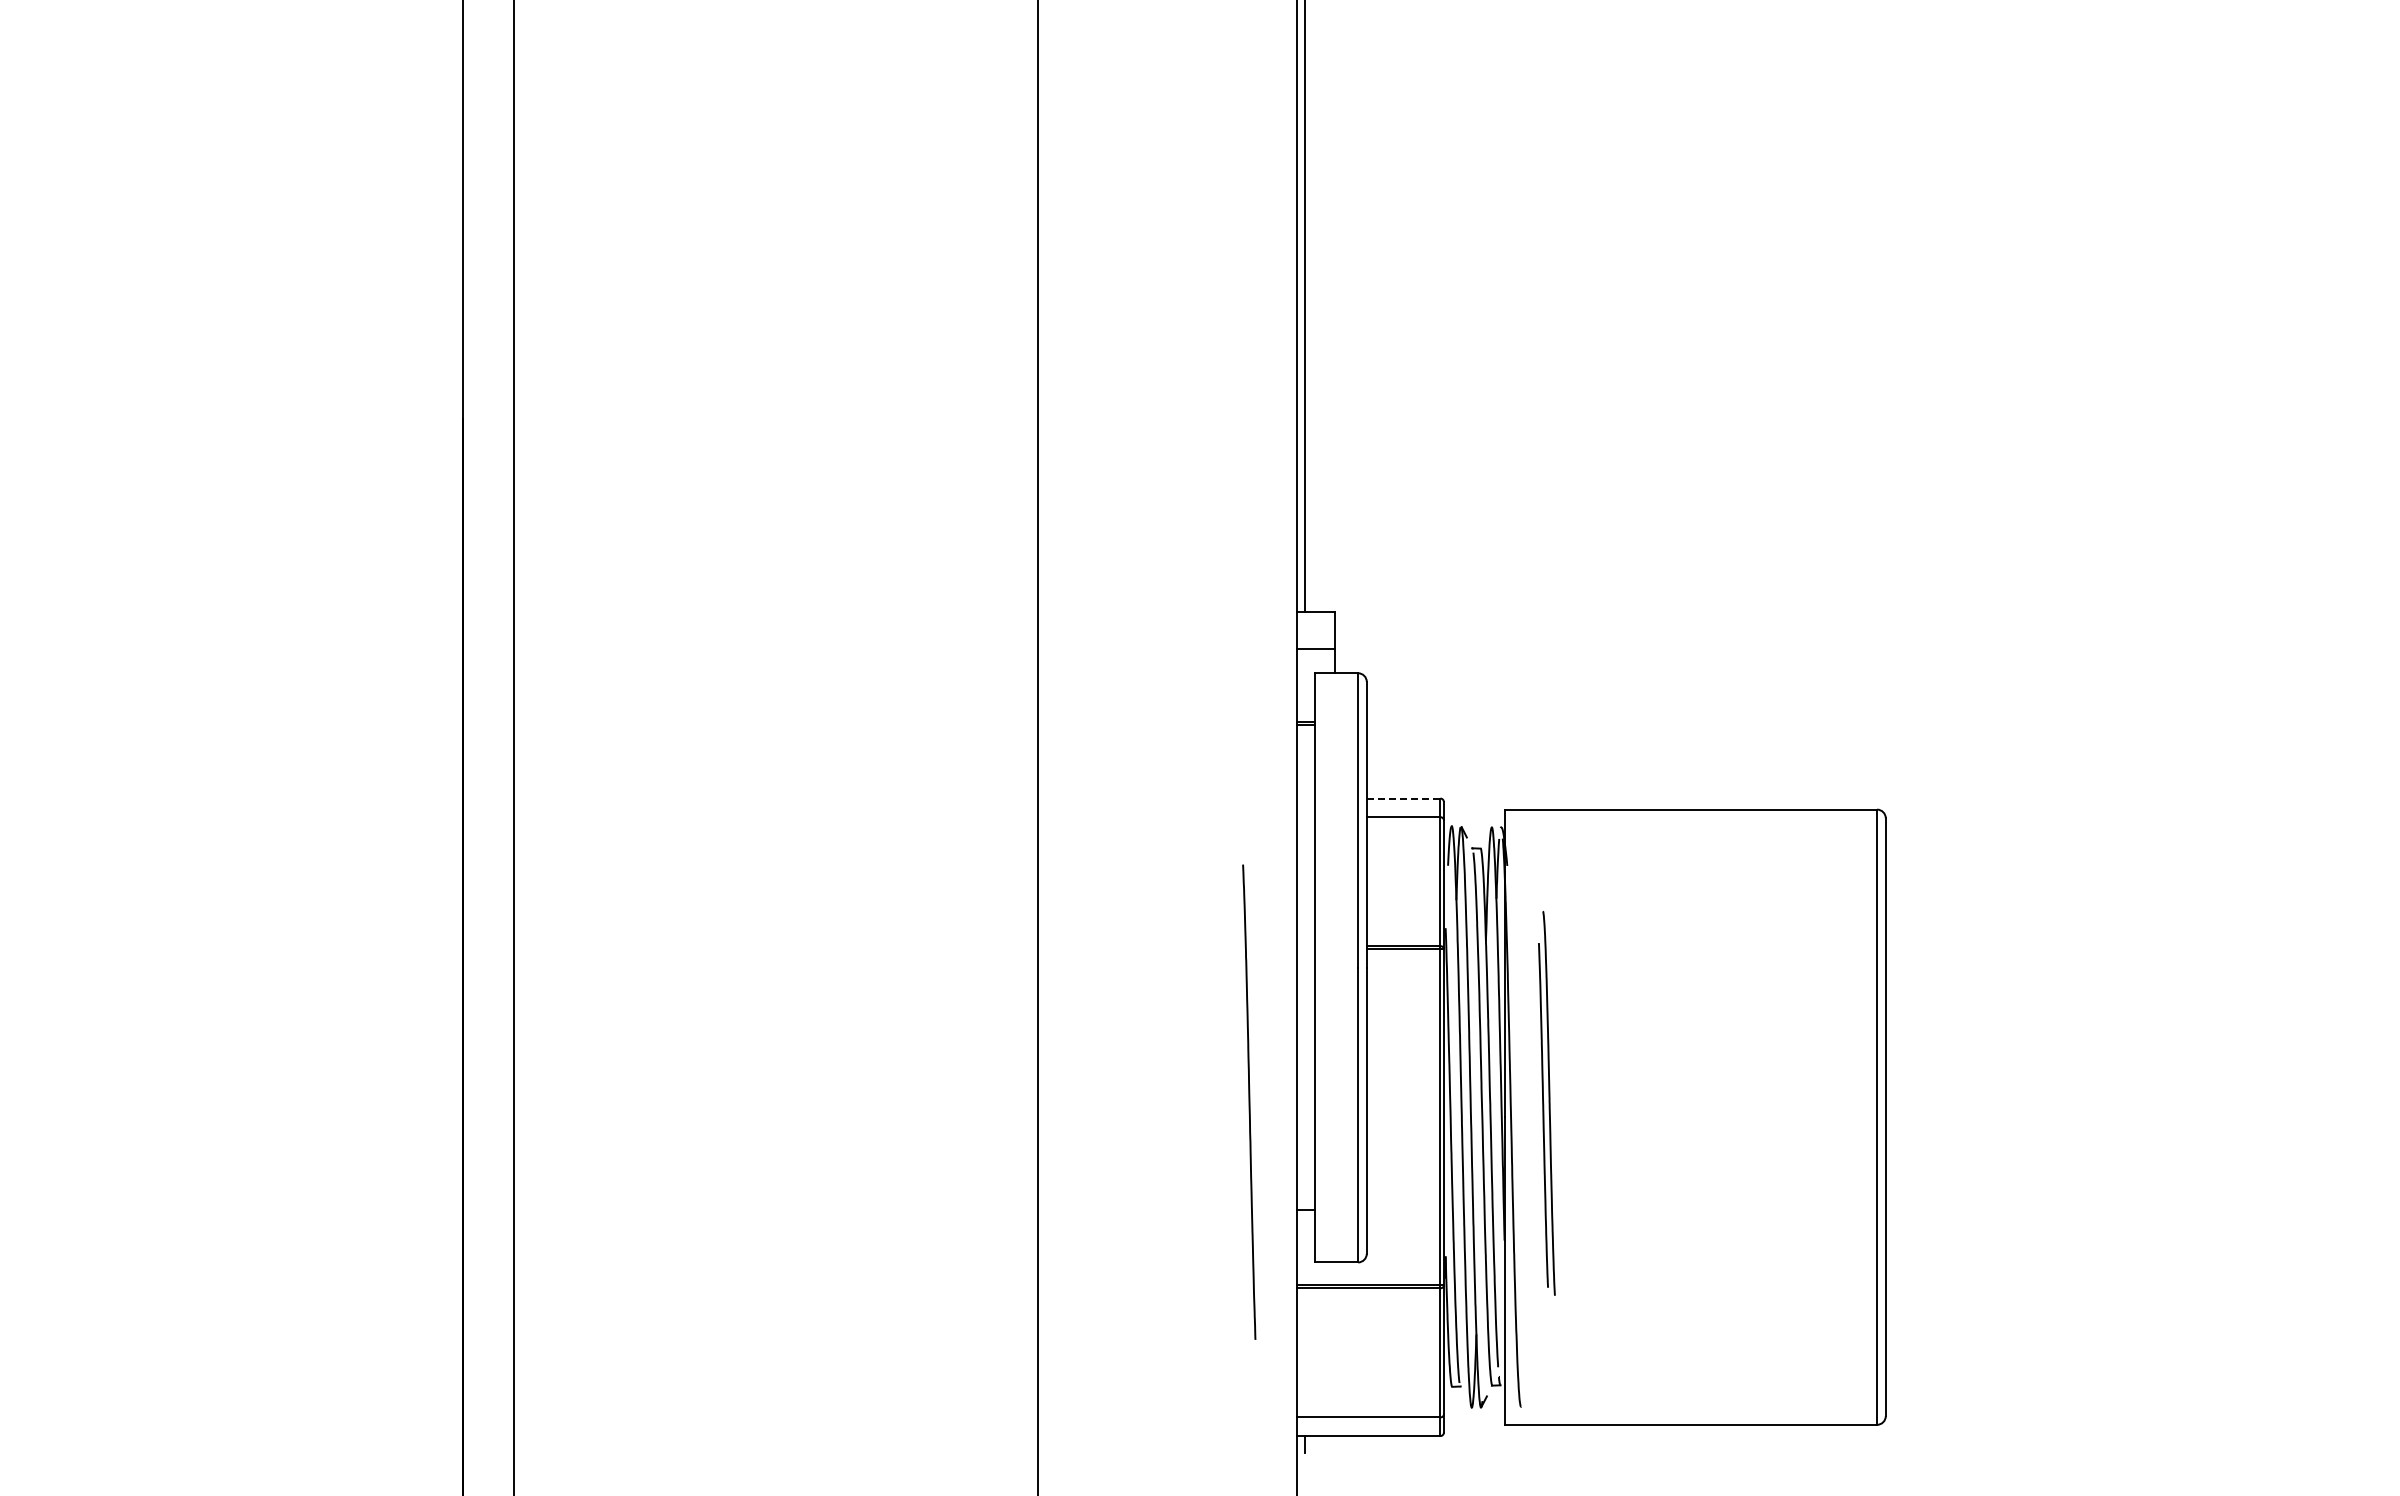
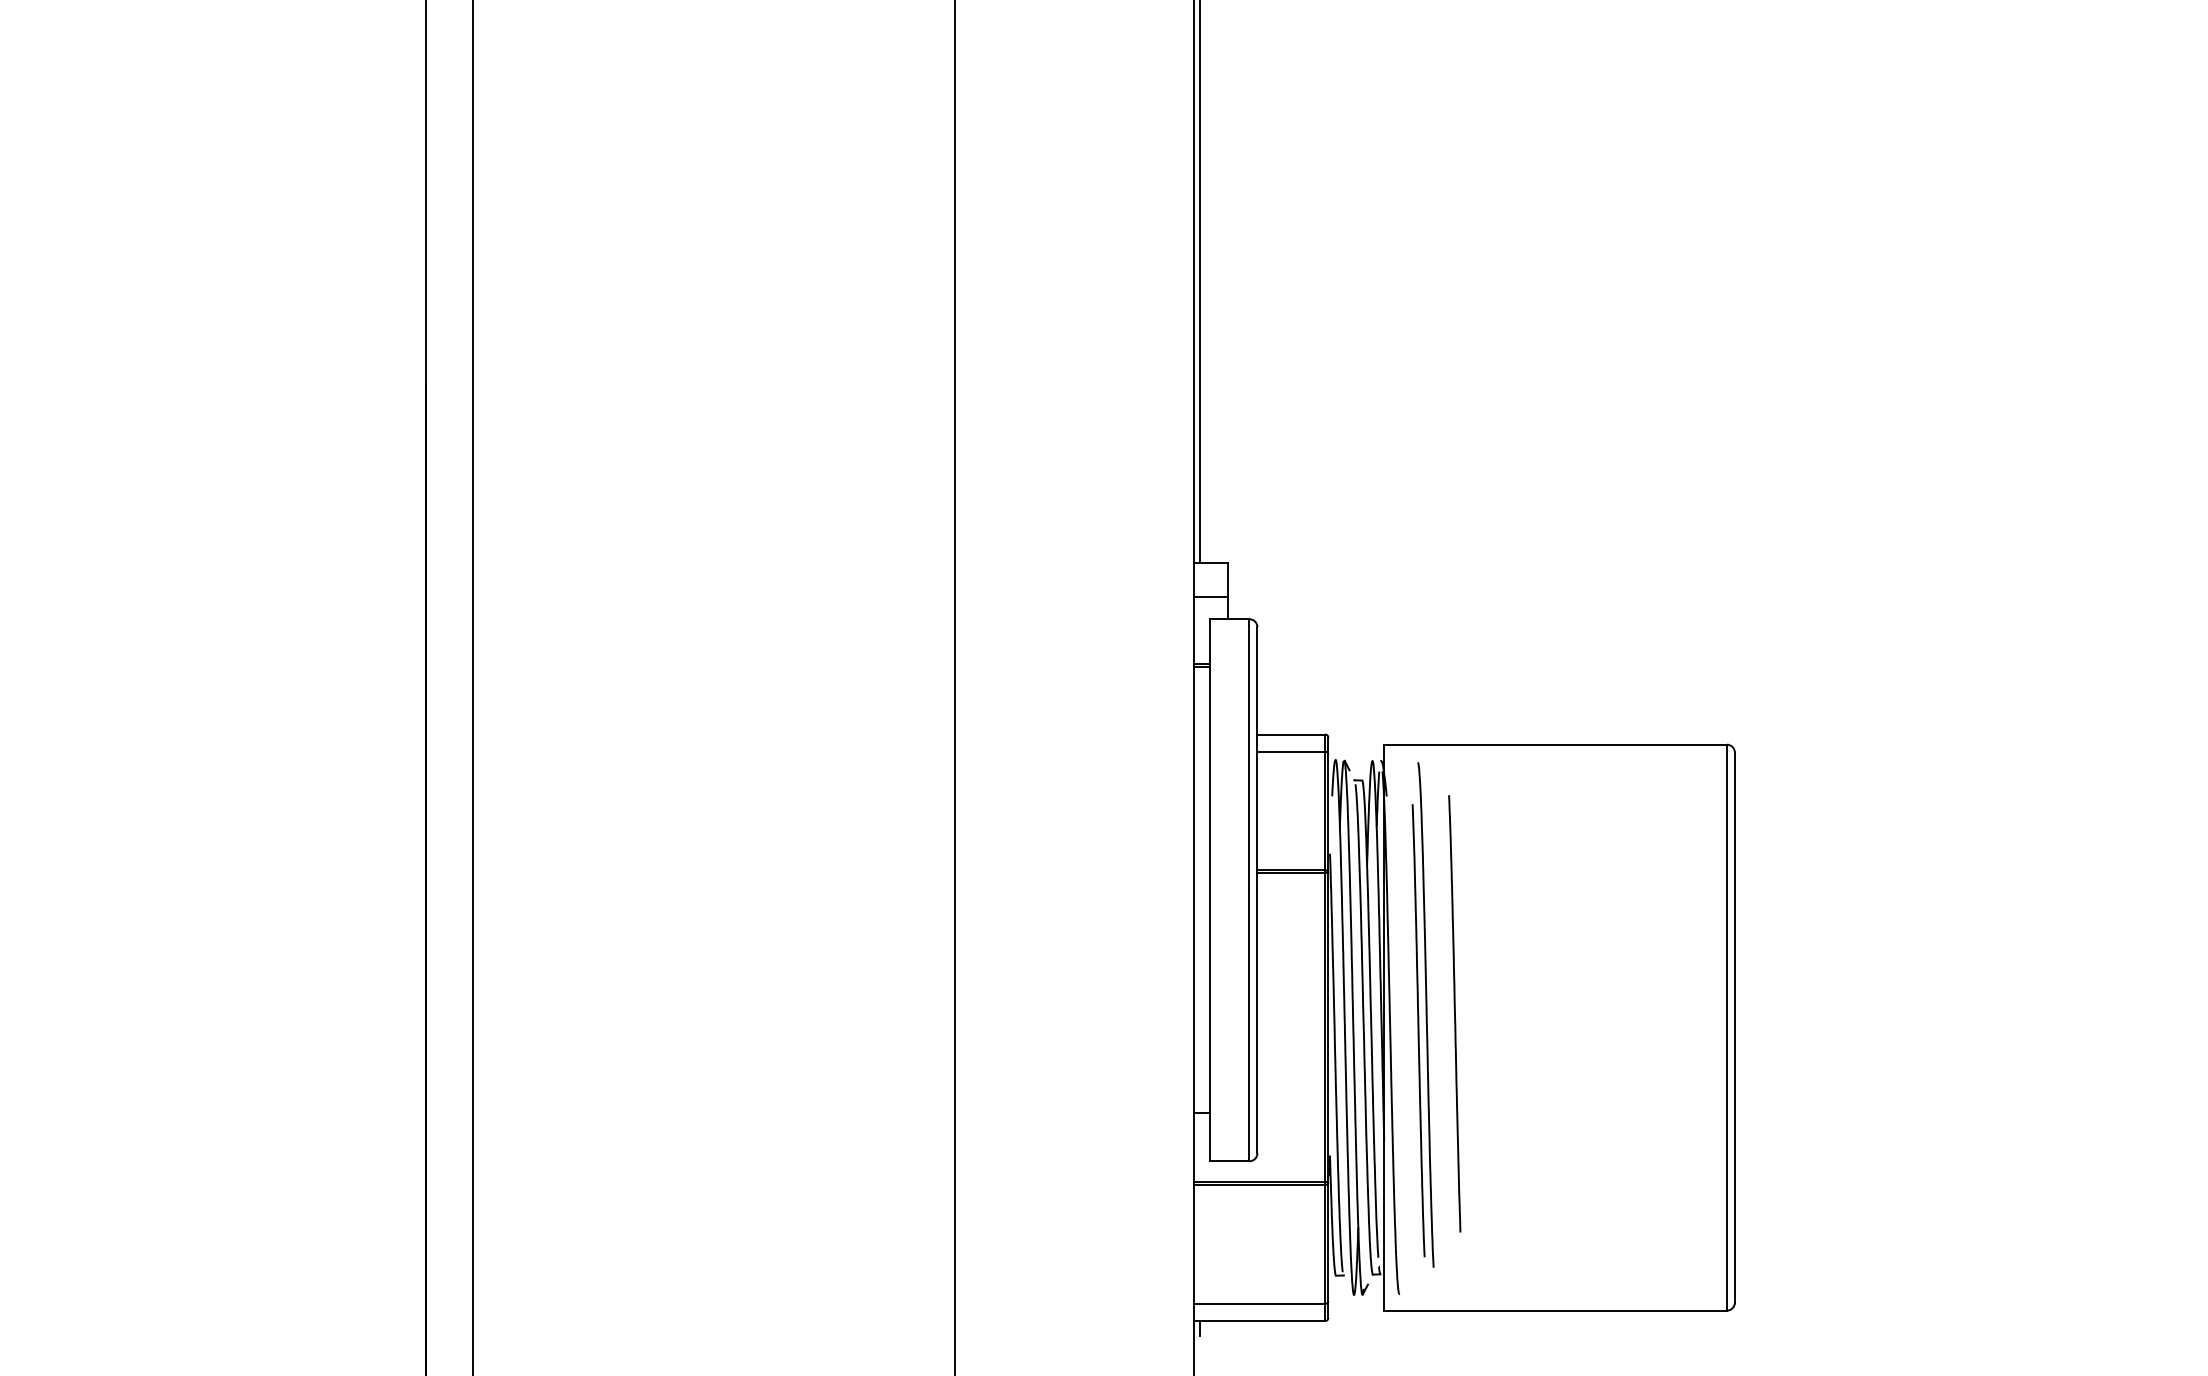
line: (1403, 798) -> (1291, 734), dashed -> solid
line: (1249, 1101) -> (1454, 1013), moved
part: (1546, 1103) -> (1422, 1015), size x1.43

